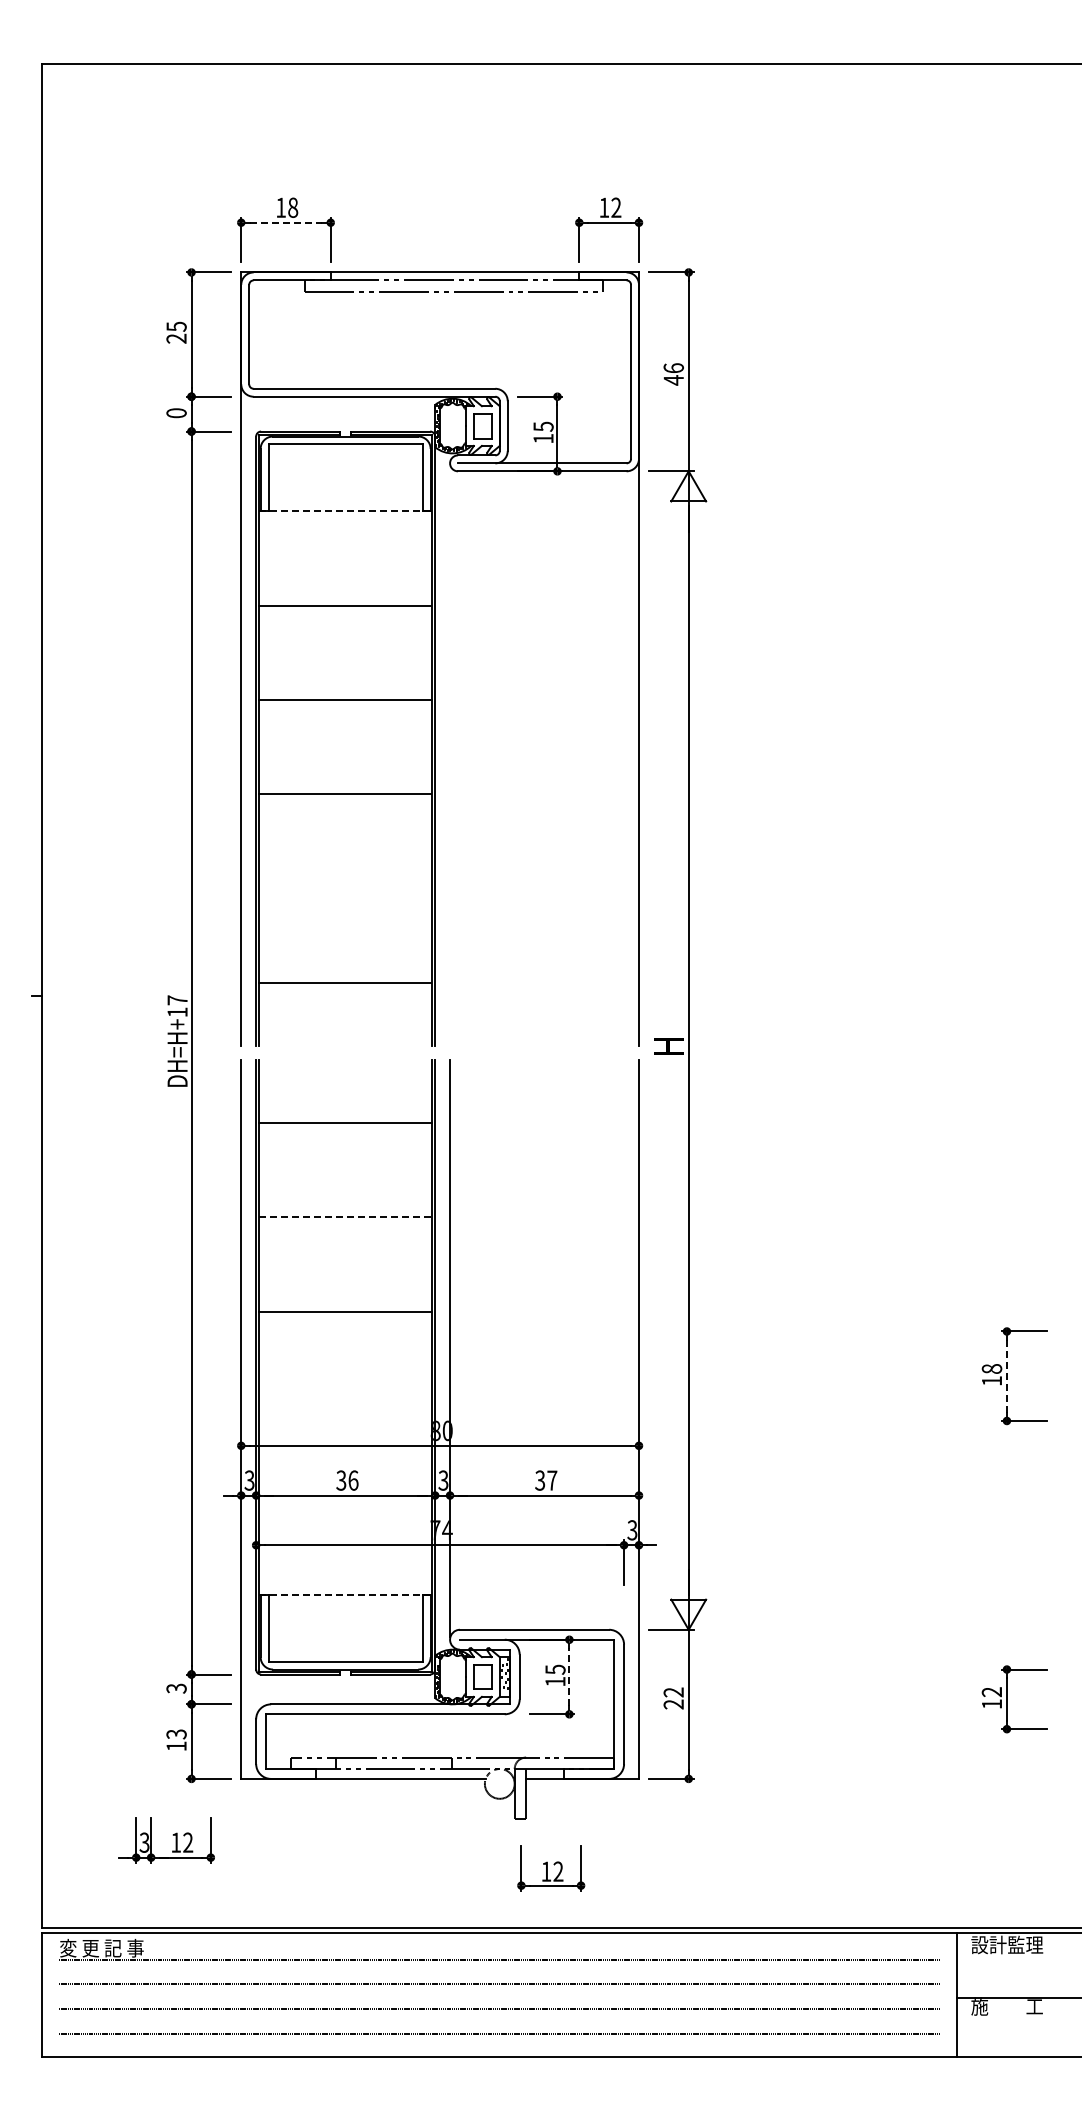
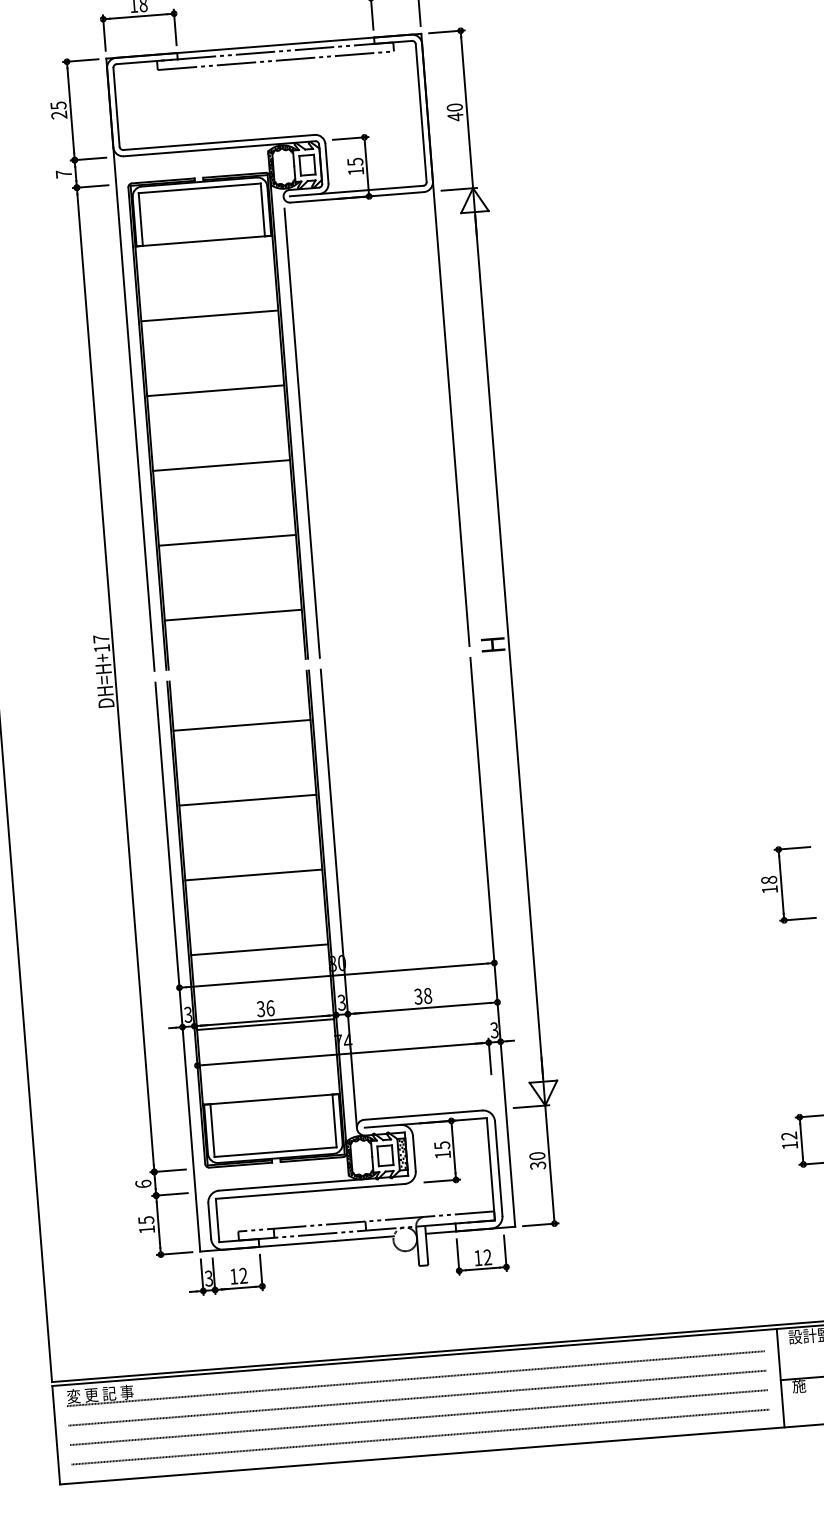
line: (286, 222) -> (139, 16), dashed -> solid
text: (673, 368) -> (454, 107), 46 -> 40
text: (176, 413) -> (63, 174), 0 -> 7
line: (345, 511) -> (203, 241), dashed -> solid
line: (450, 761) -> (302, 432), added
line: (344, 888) -> (226, 540), added
line: (345, 1217) -> (247, 800), dashed -> solid
line: (1006, 1375) -> (781, 884), dashed -> solid
line: (345, 1406) -> (259, 950), added
text: (552, 1480) -> (428, 995), 37 -> 38
line: (345, 1500) -> (265, 1024), added
line: (345, 1594) -> (271, 1099), dashed -> solid
line: (569, 1677) -> (453, 1150), dashed -> solid
text: (176, 1688) -> (143, 1183), 3 -> 6
text: (673, 1698) -> (537, 1160), 22 -> 30
text: (176, 1733) -> (146, 1219), 13 -> 15
part: (172, 1835) -> (230, 1271), moved
part: (551, 1868) -> (481, 1255), moved

